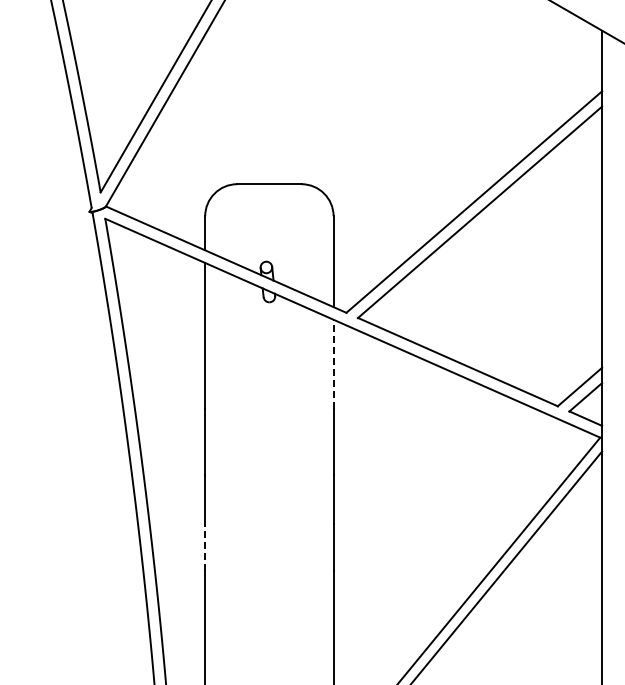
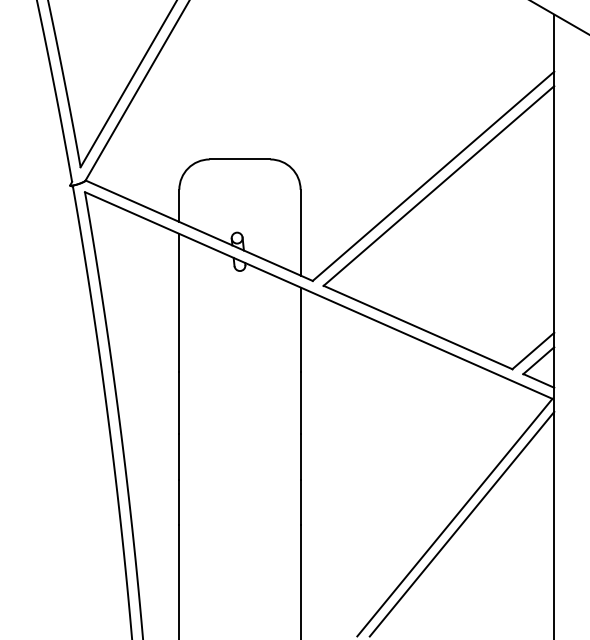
line: (333, 364) -> (300, 329), dashed -> solid
line: (205, 547) -> (179, 502), dashed -> solid

